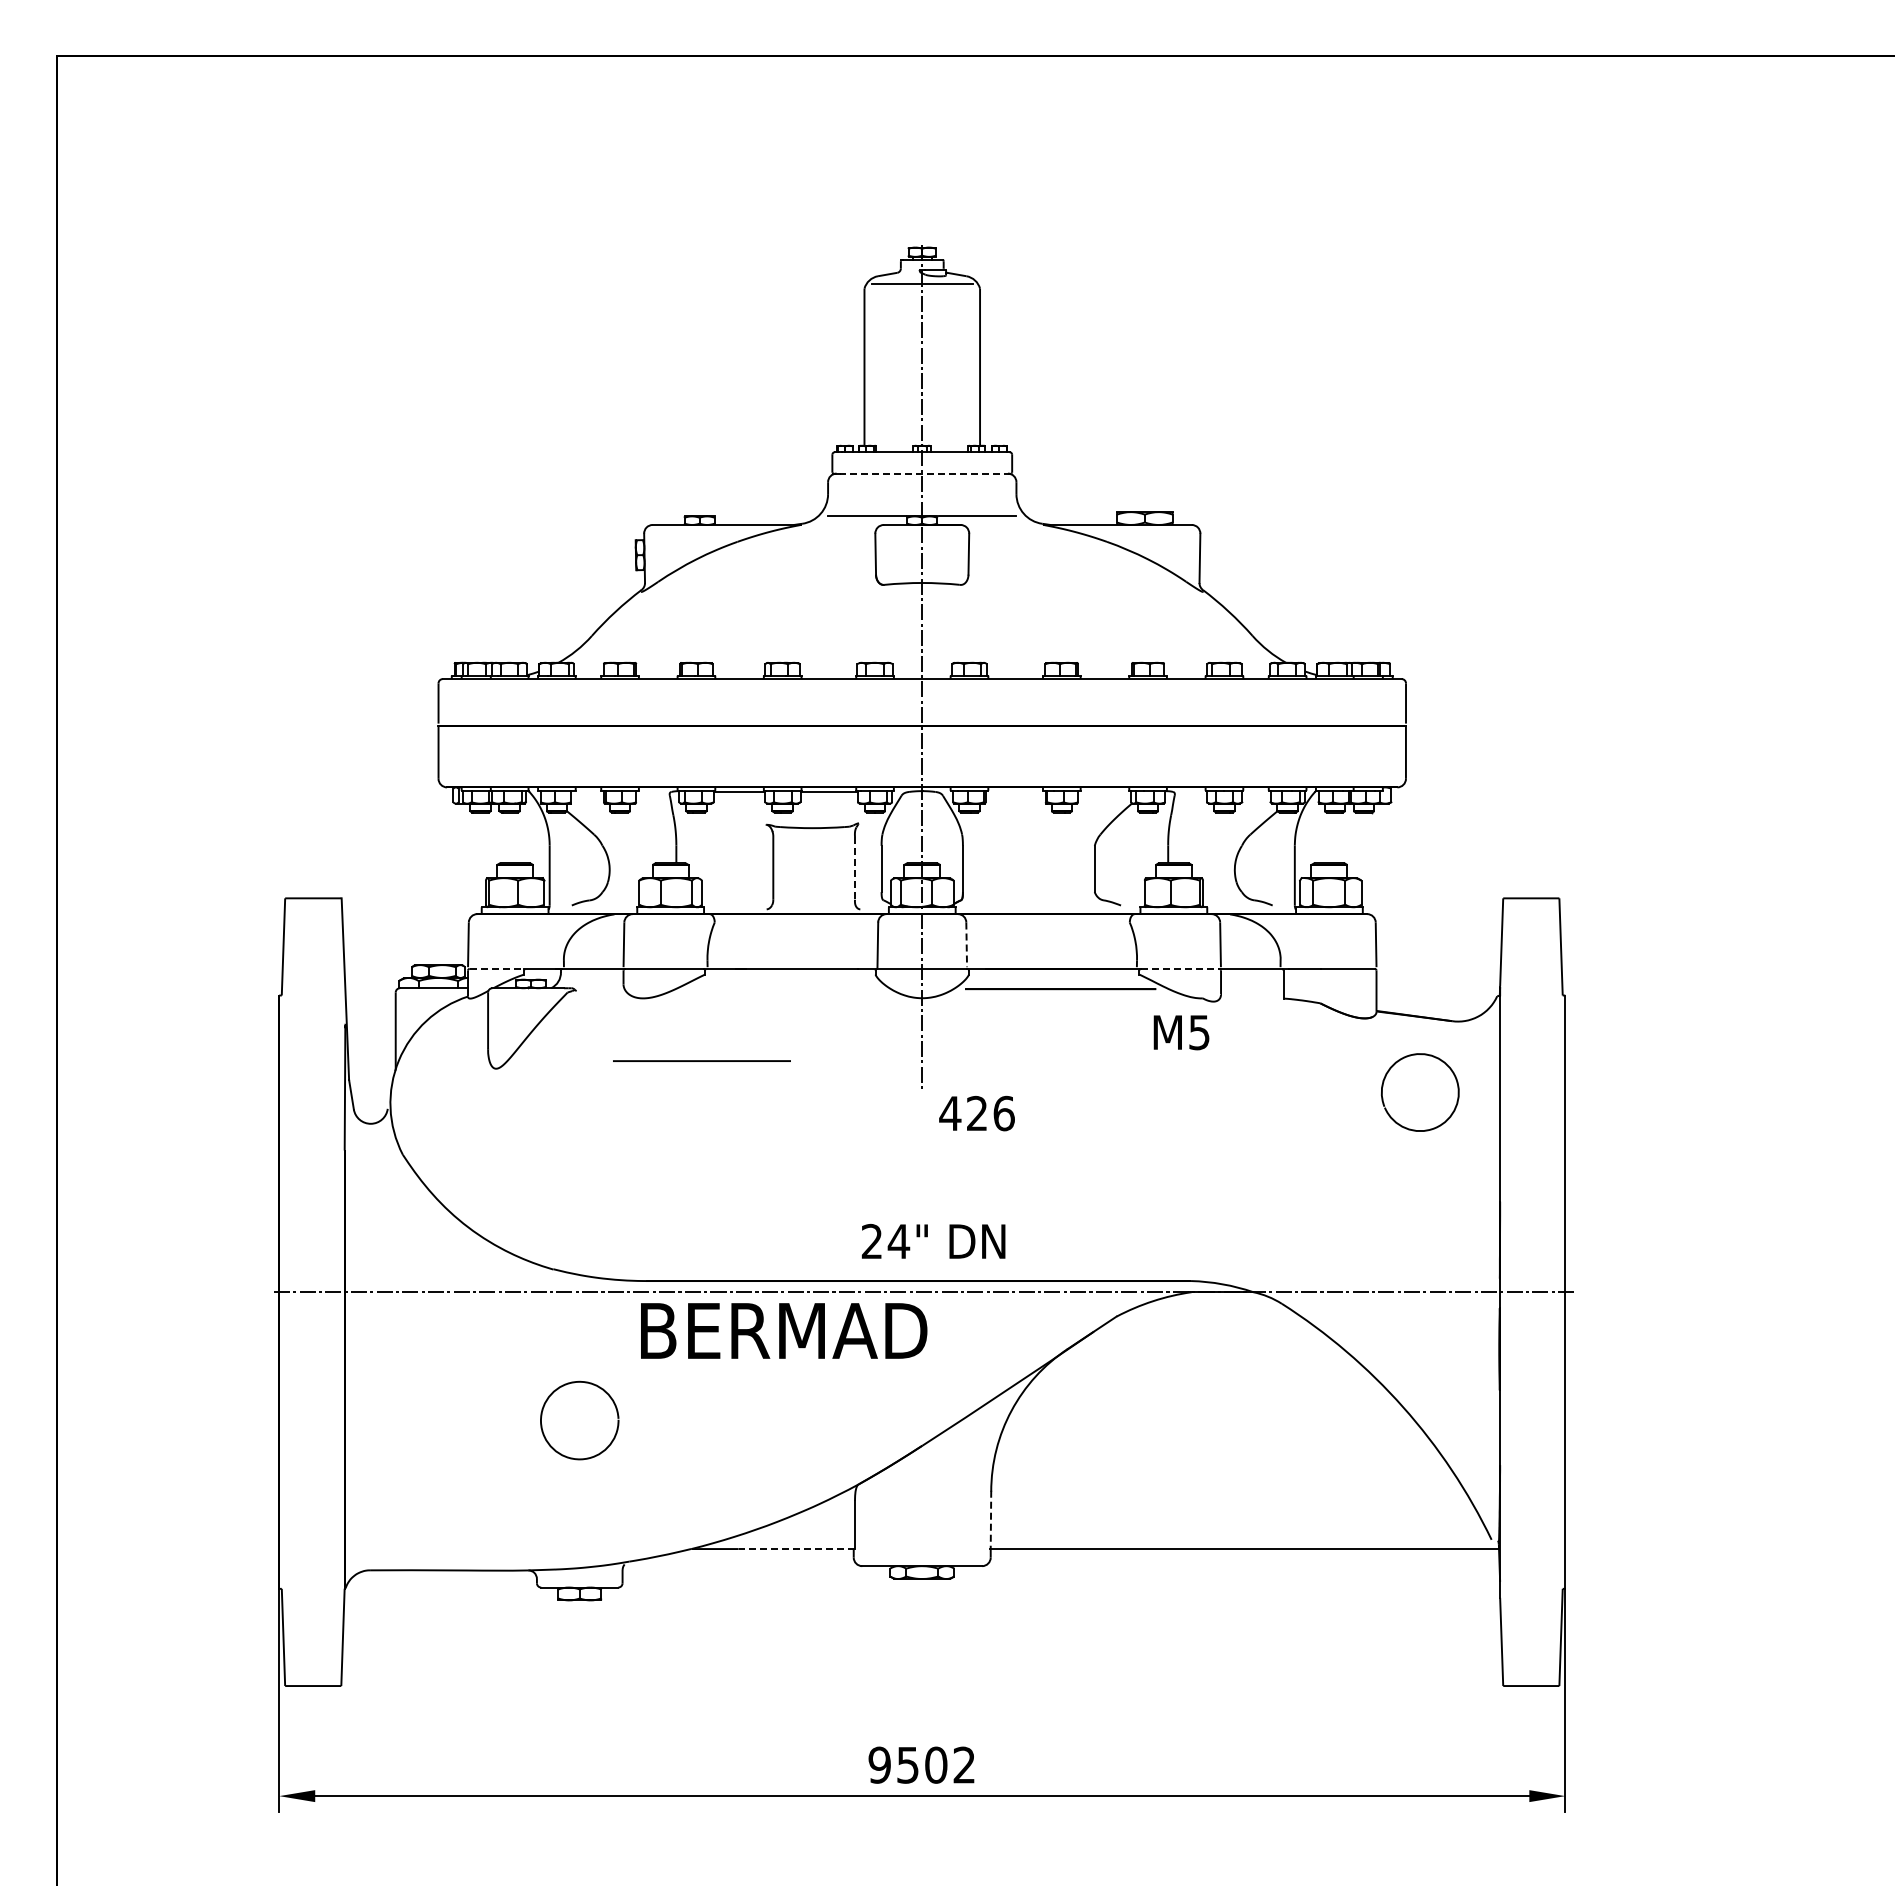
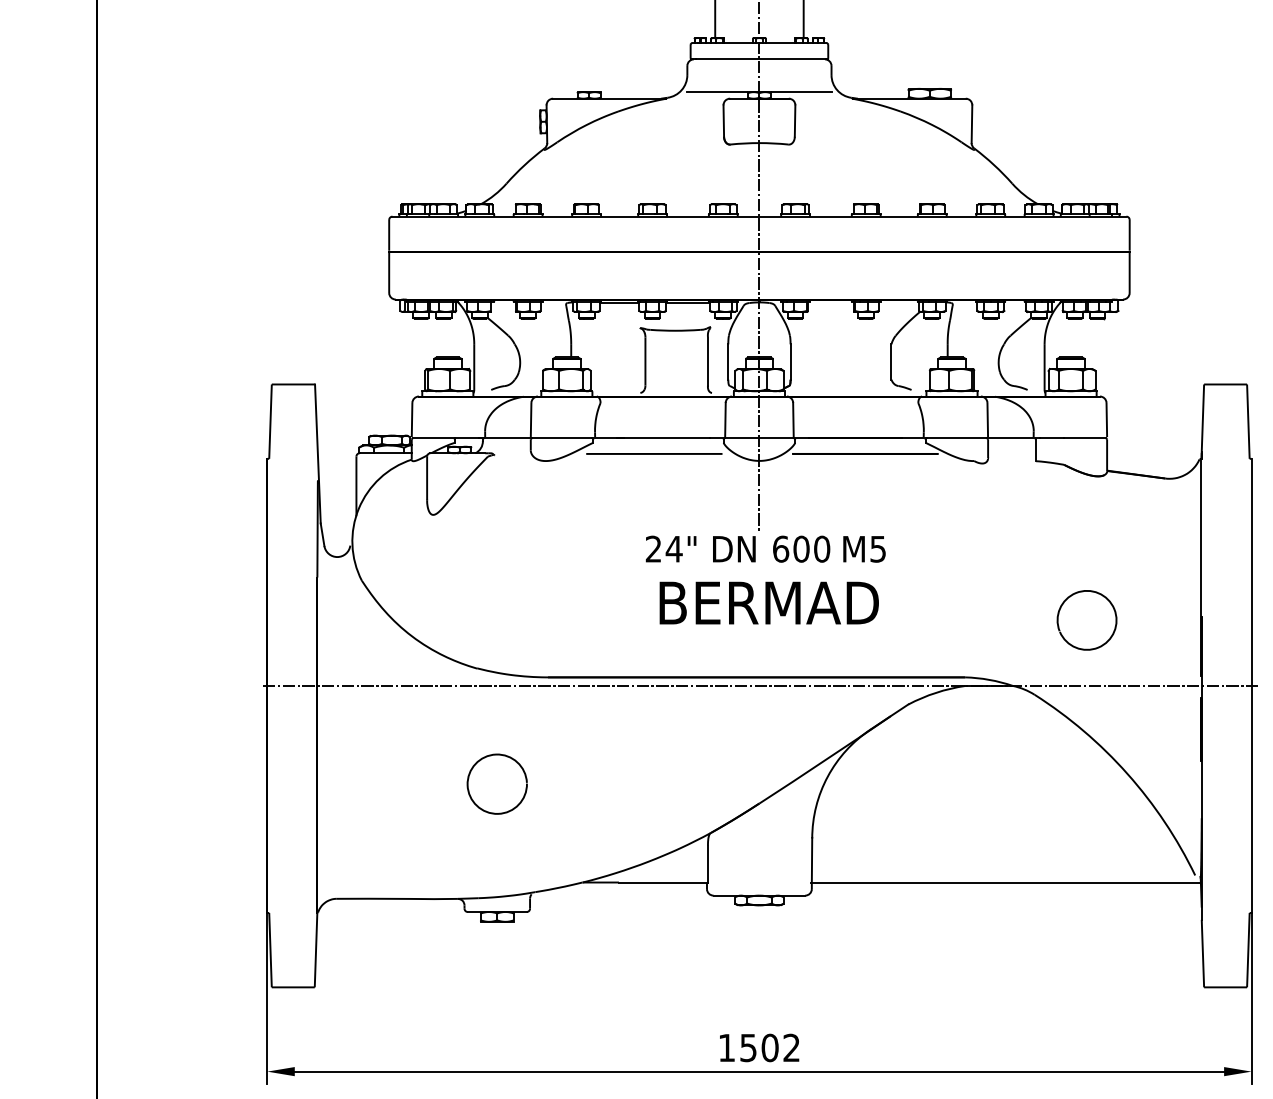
line: (925, 473) -> (761, 59), dashed -> solid
line: (855, 868) -> (708, 361), dashed -> solid
line: (966, 945) -> (793, 420), dashed -> solid
line: (497, 968) -> (434, 438), dashed -> solid
line: (1180, 968) -> (957, 438), dashed -> solid
text: (1181, 1032) -> (864, 549), moved
line: (701, 1060) -> (653, 453), moved
arc: (1457, 1092) -> (1115, 620), moved
text: (976, 1113) -> (800, 549), 426 -> 600
text: (933, 1241) -> (700, 549), moved
text: (784, 1330) -> (769, 602), moved
line: (990, 1520) -> (811, 860), dashed -> solid
line: (796, 1549) -> (663, 882), dashed -> solid
text: (879, 1764) -> (726, 1047), 9502 -> 1502

